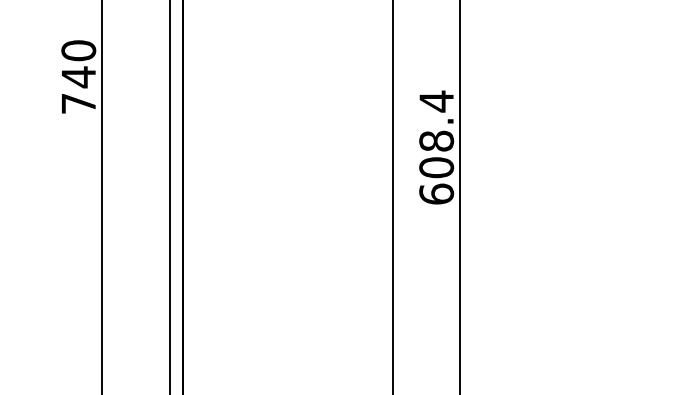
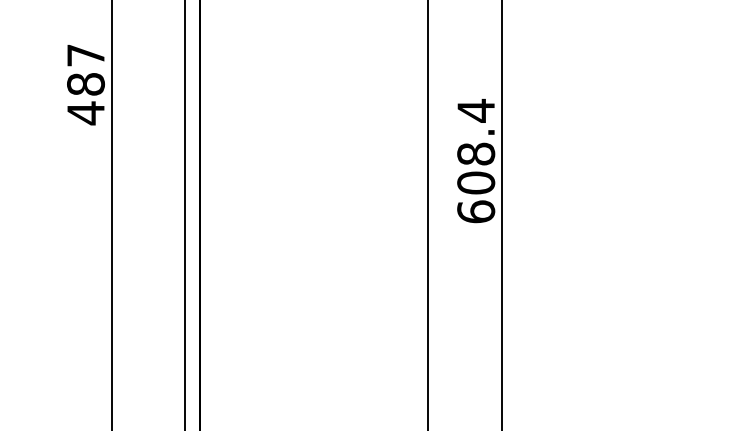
text: (79, 77) -> (86, 84), 740 -> 487

